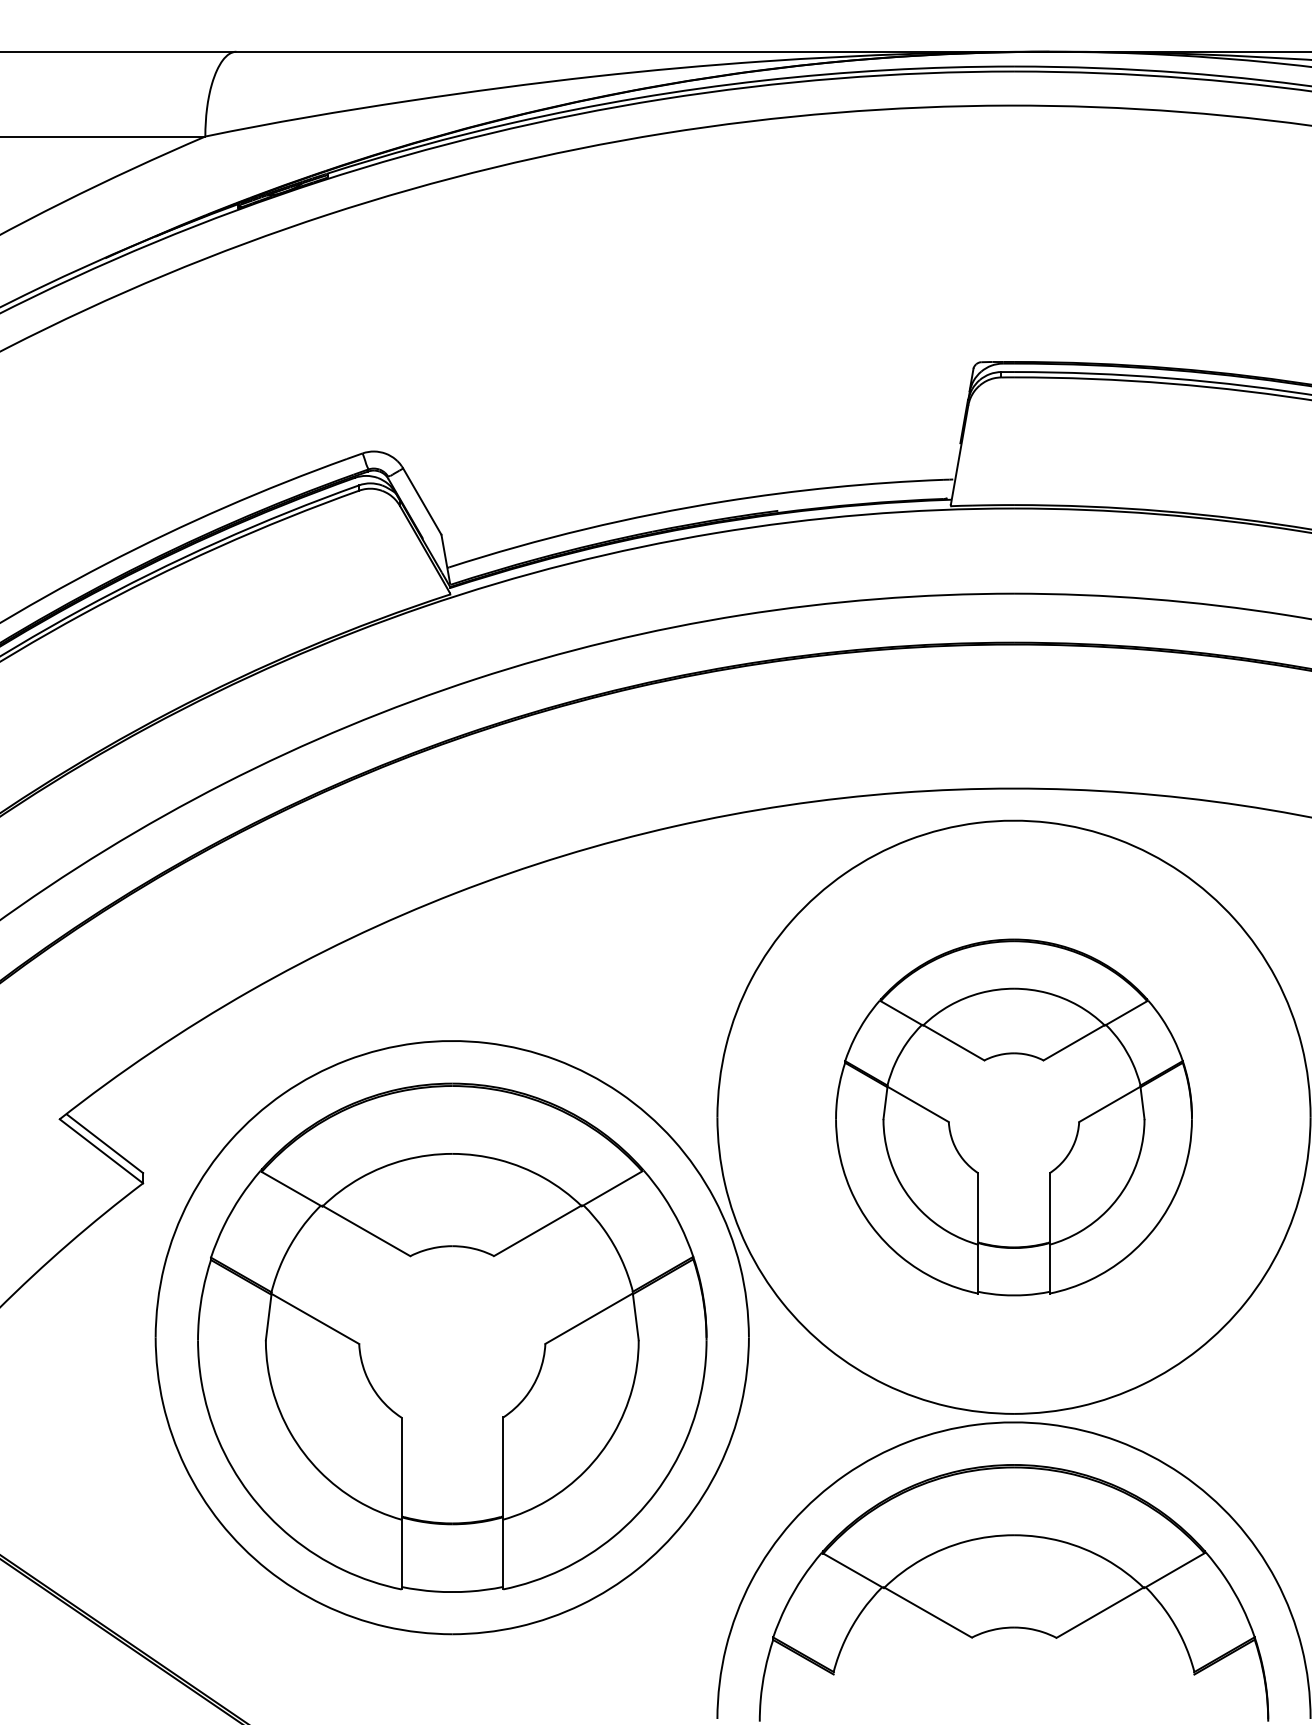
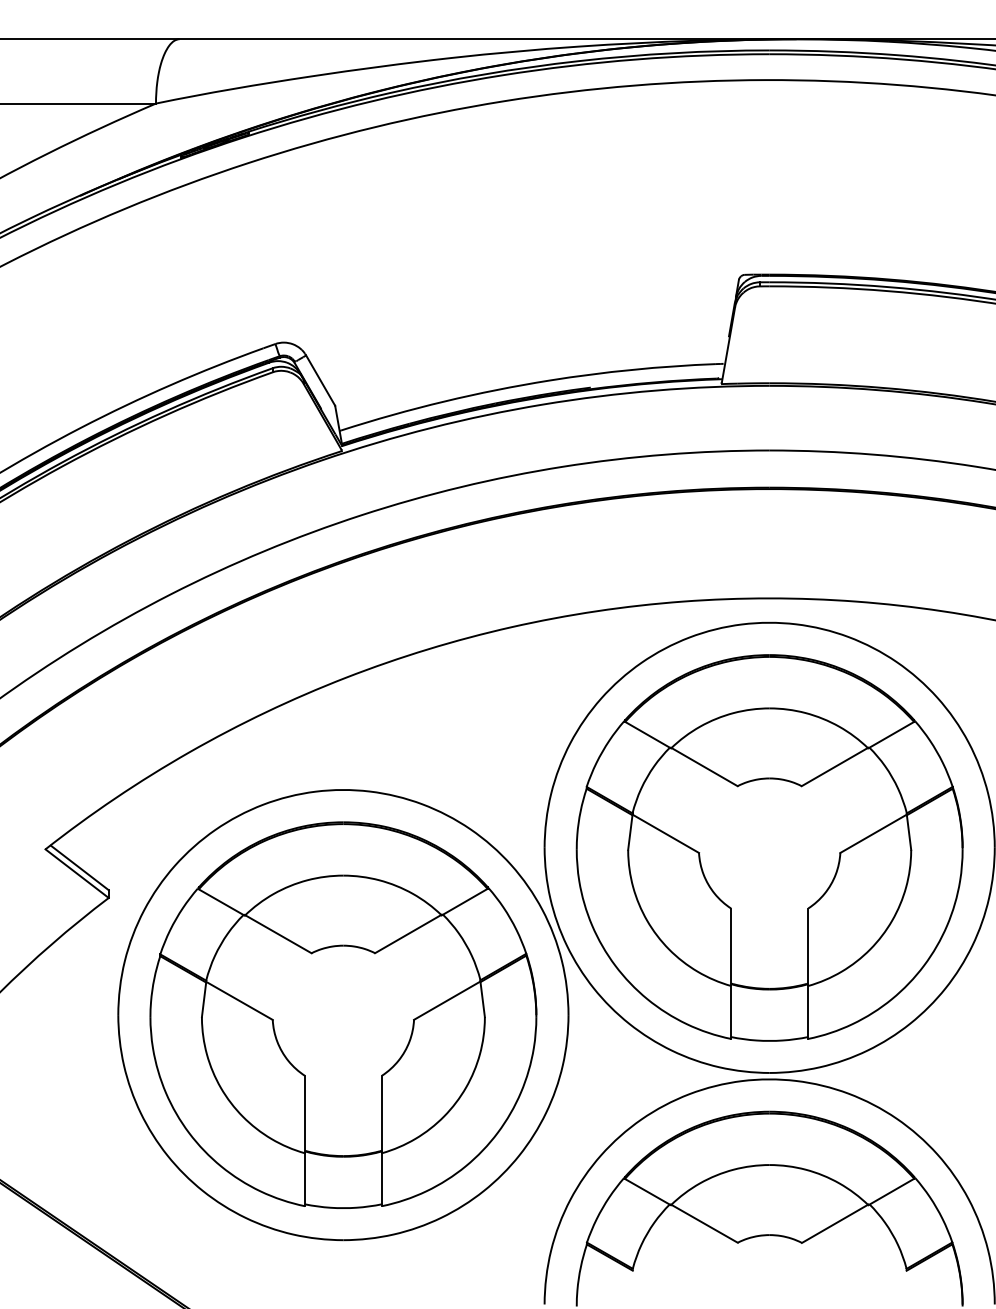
part: (1013, 1117) -> (769, 848), size x1.43

